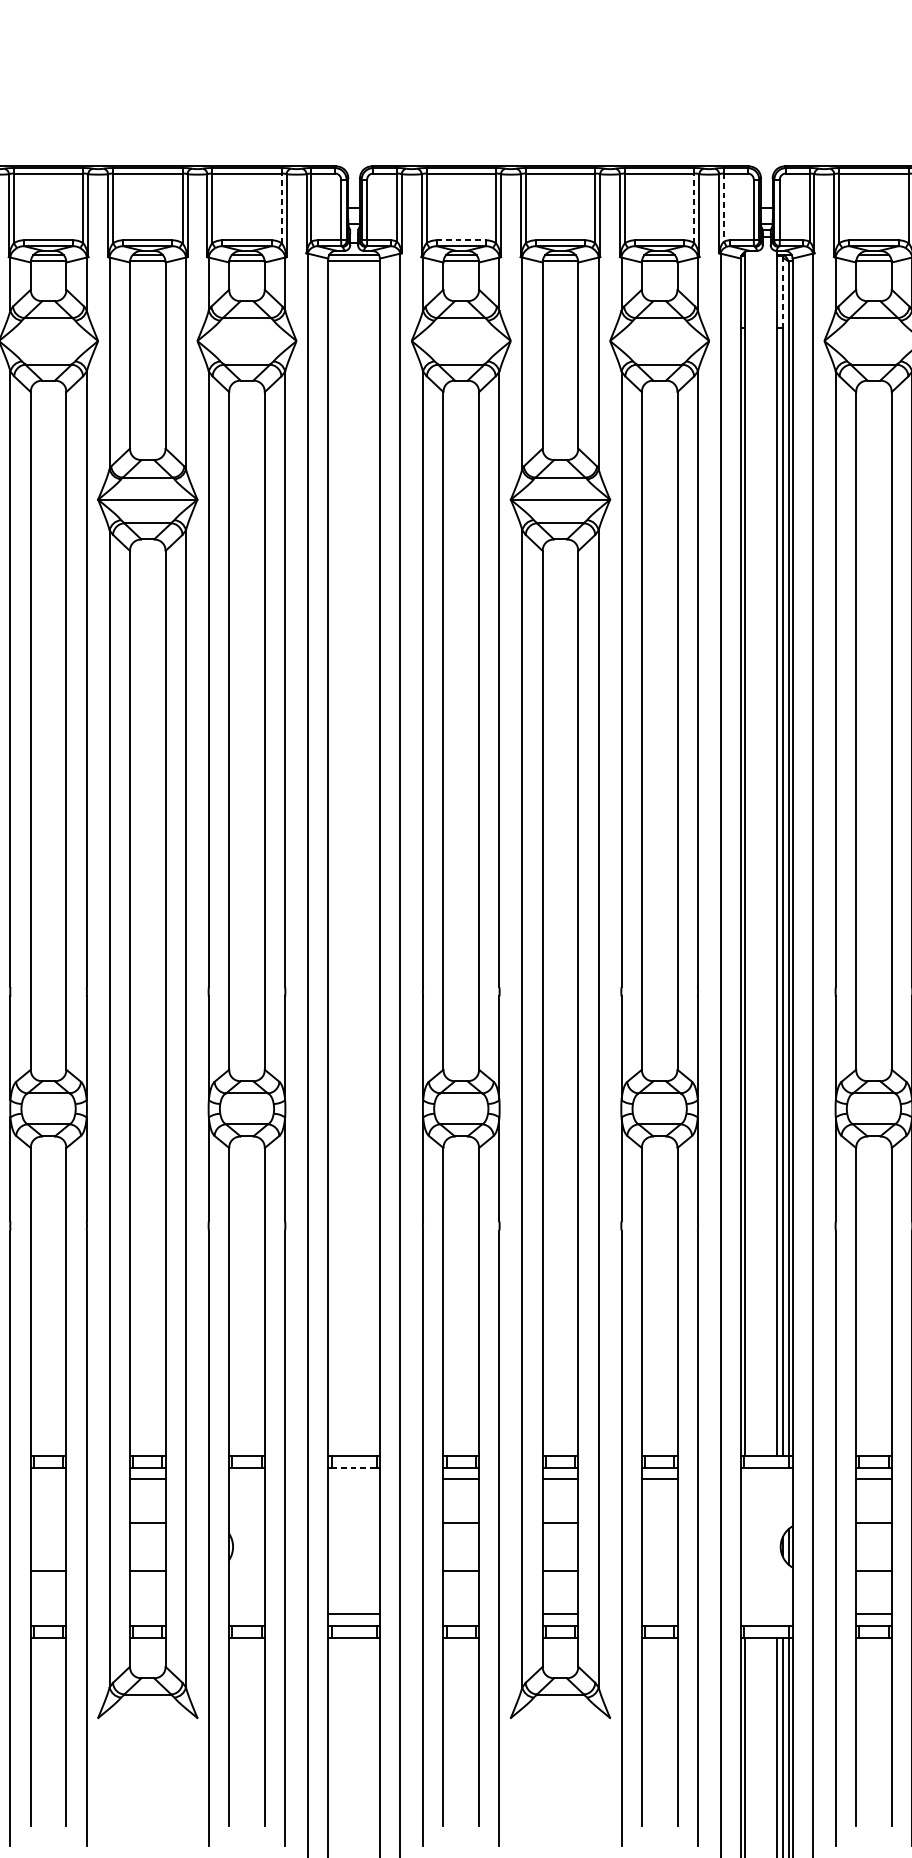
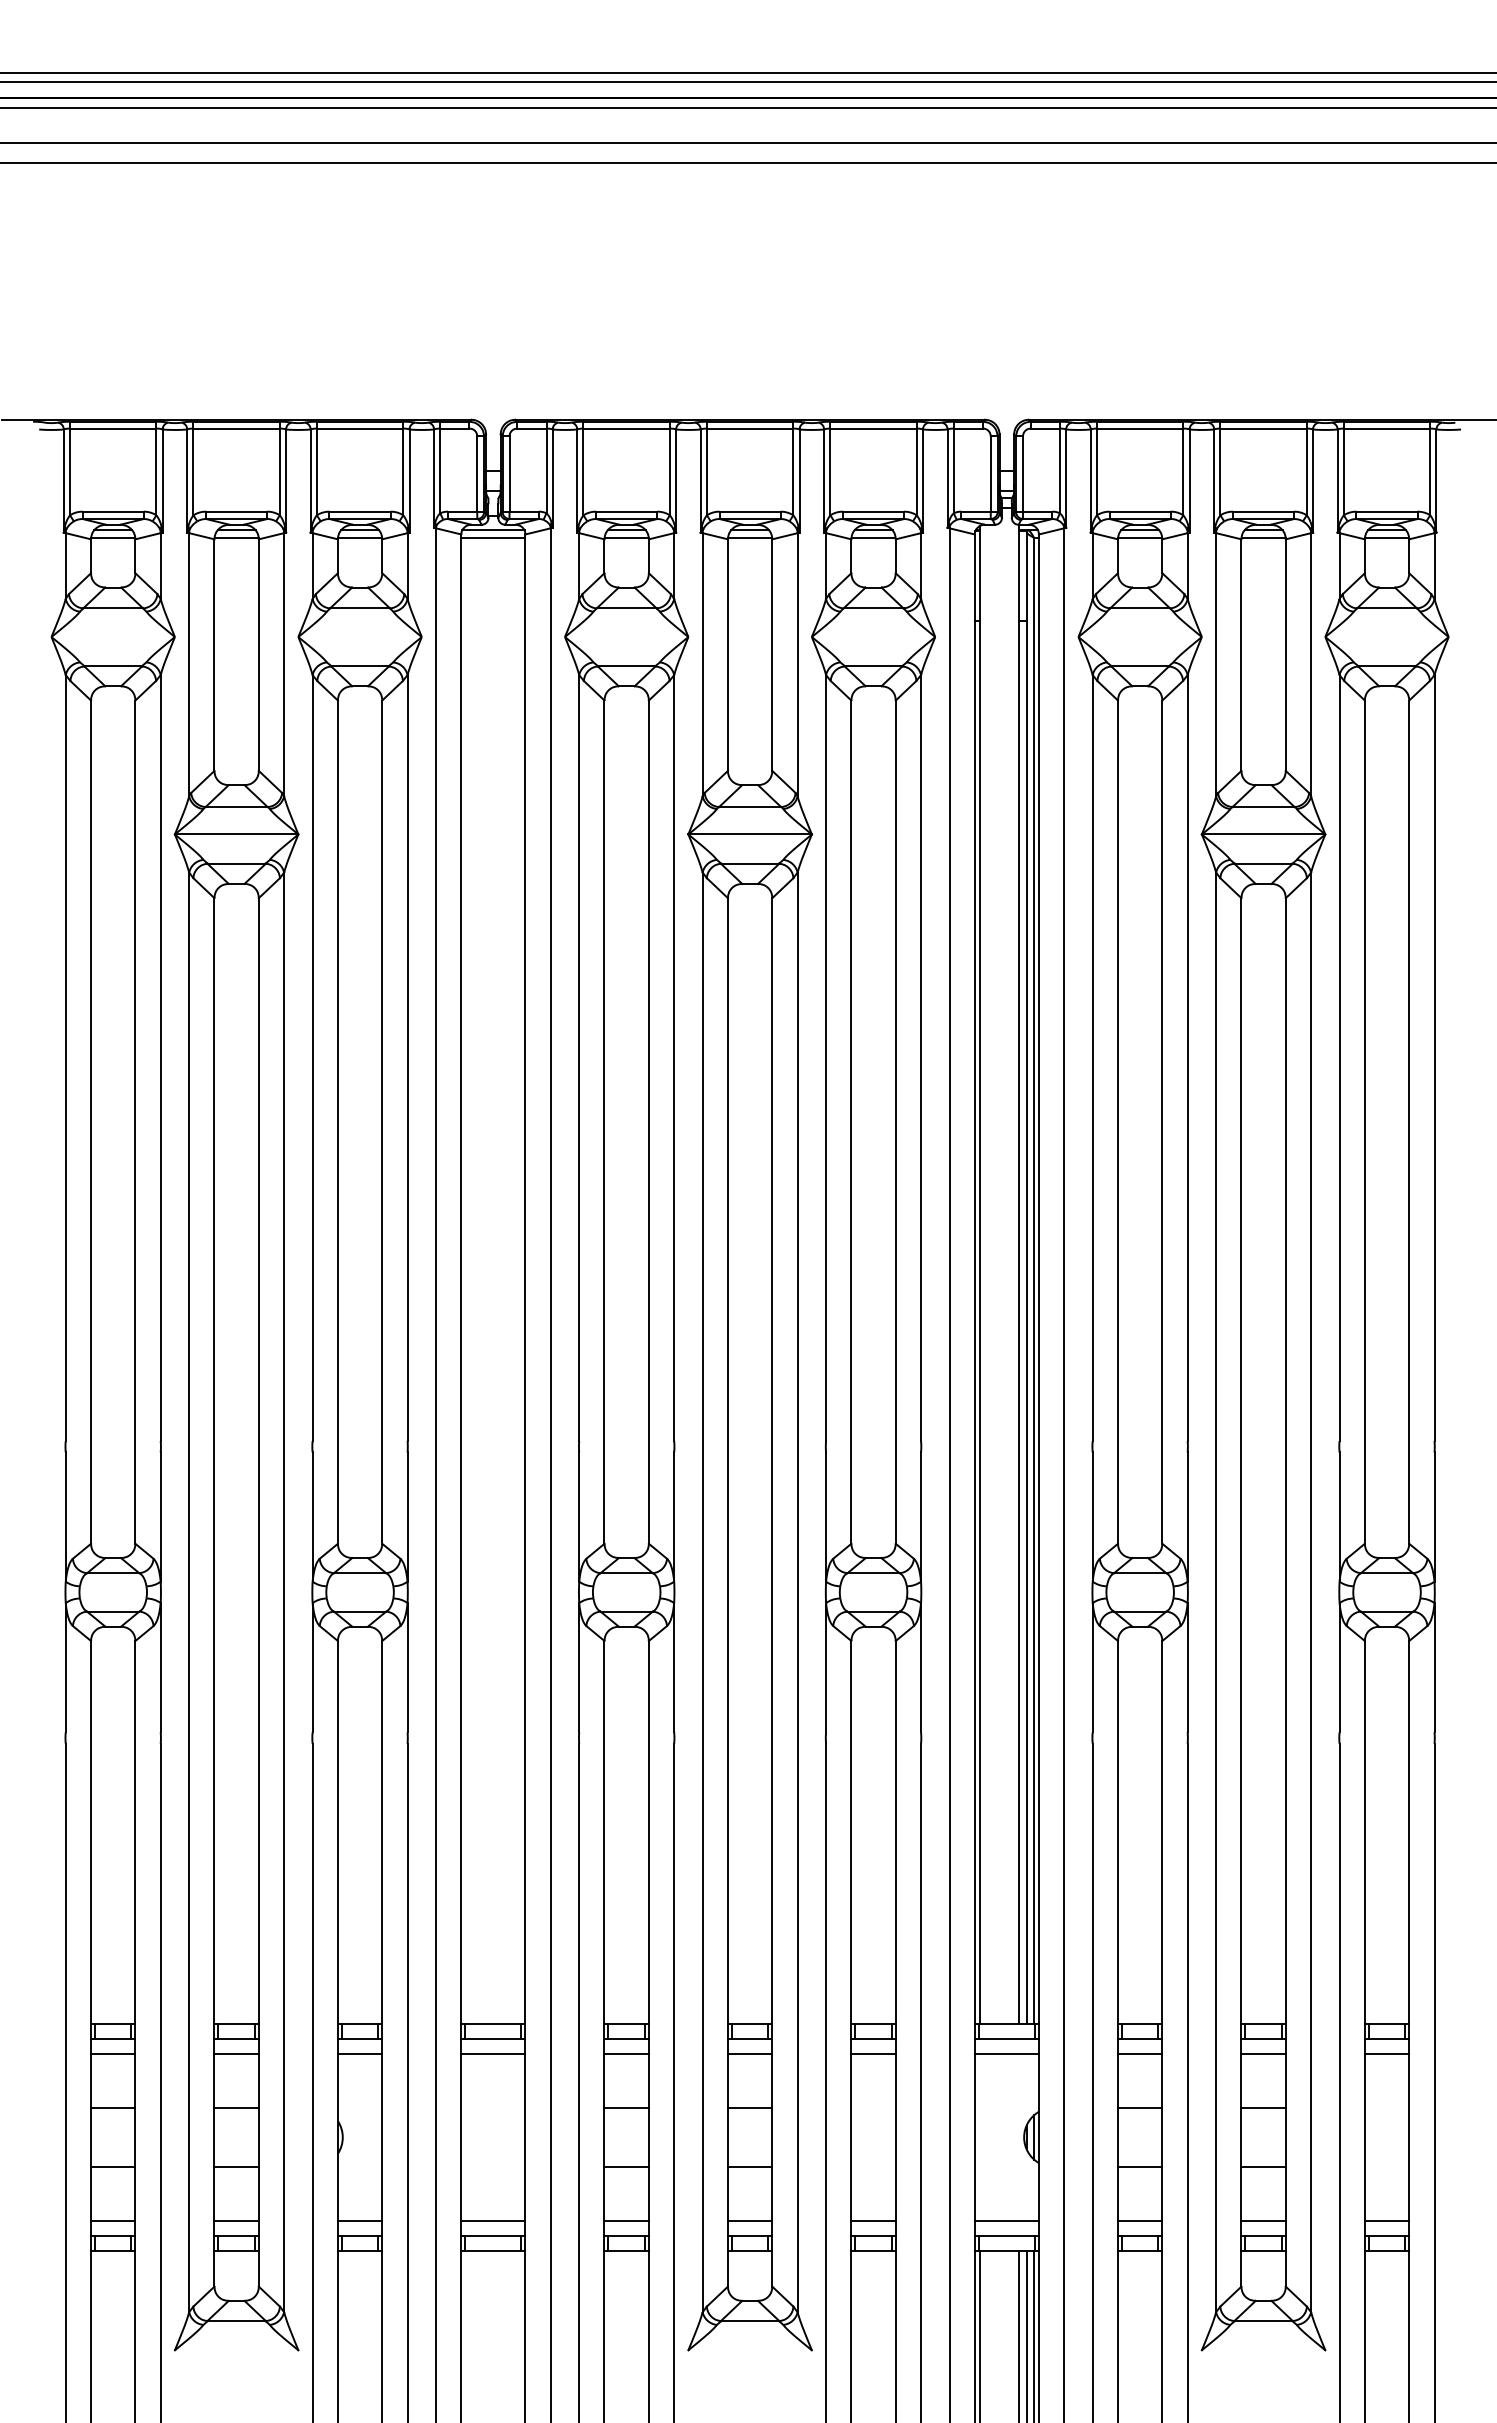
line: (281, 208) -> (403, 471), dashed -> solid
line: (694, 208) -> (916, 471), dashed -> solid
line: (723, 208) -> (953, 471), dashed -> solid
line: (461, 240) -> (626, 511), dashed -> solid
line: (782, 292) -> (1026, 576), dashed -> solid
line: (354, 1467) -> (493, 2038), dashed -> solid
line: (48, 1479) -> (113, 2053), added
line: (246, 1479) -> (359, 2053), added
line: (354, 1479) -> (493, 2053), added
line: (766, 1479) -> (1006, 2053), added
line: (48, 1522) -> (113, 2107), added
line: (48, 1614) -> (113, 2221), added
line: (147, 1614) -> (236, 2221), added
line: (246, 1614) -> (359, 2221), added
line: (461, 1614) -> (626, 2221), added
line: (659, 1614) -> (873, 2221), added
line: (766, 1614) -> (1006, 2221), added

